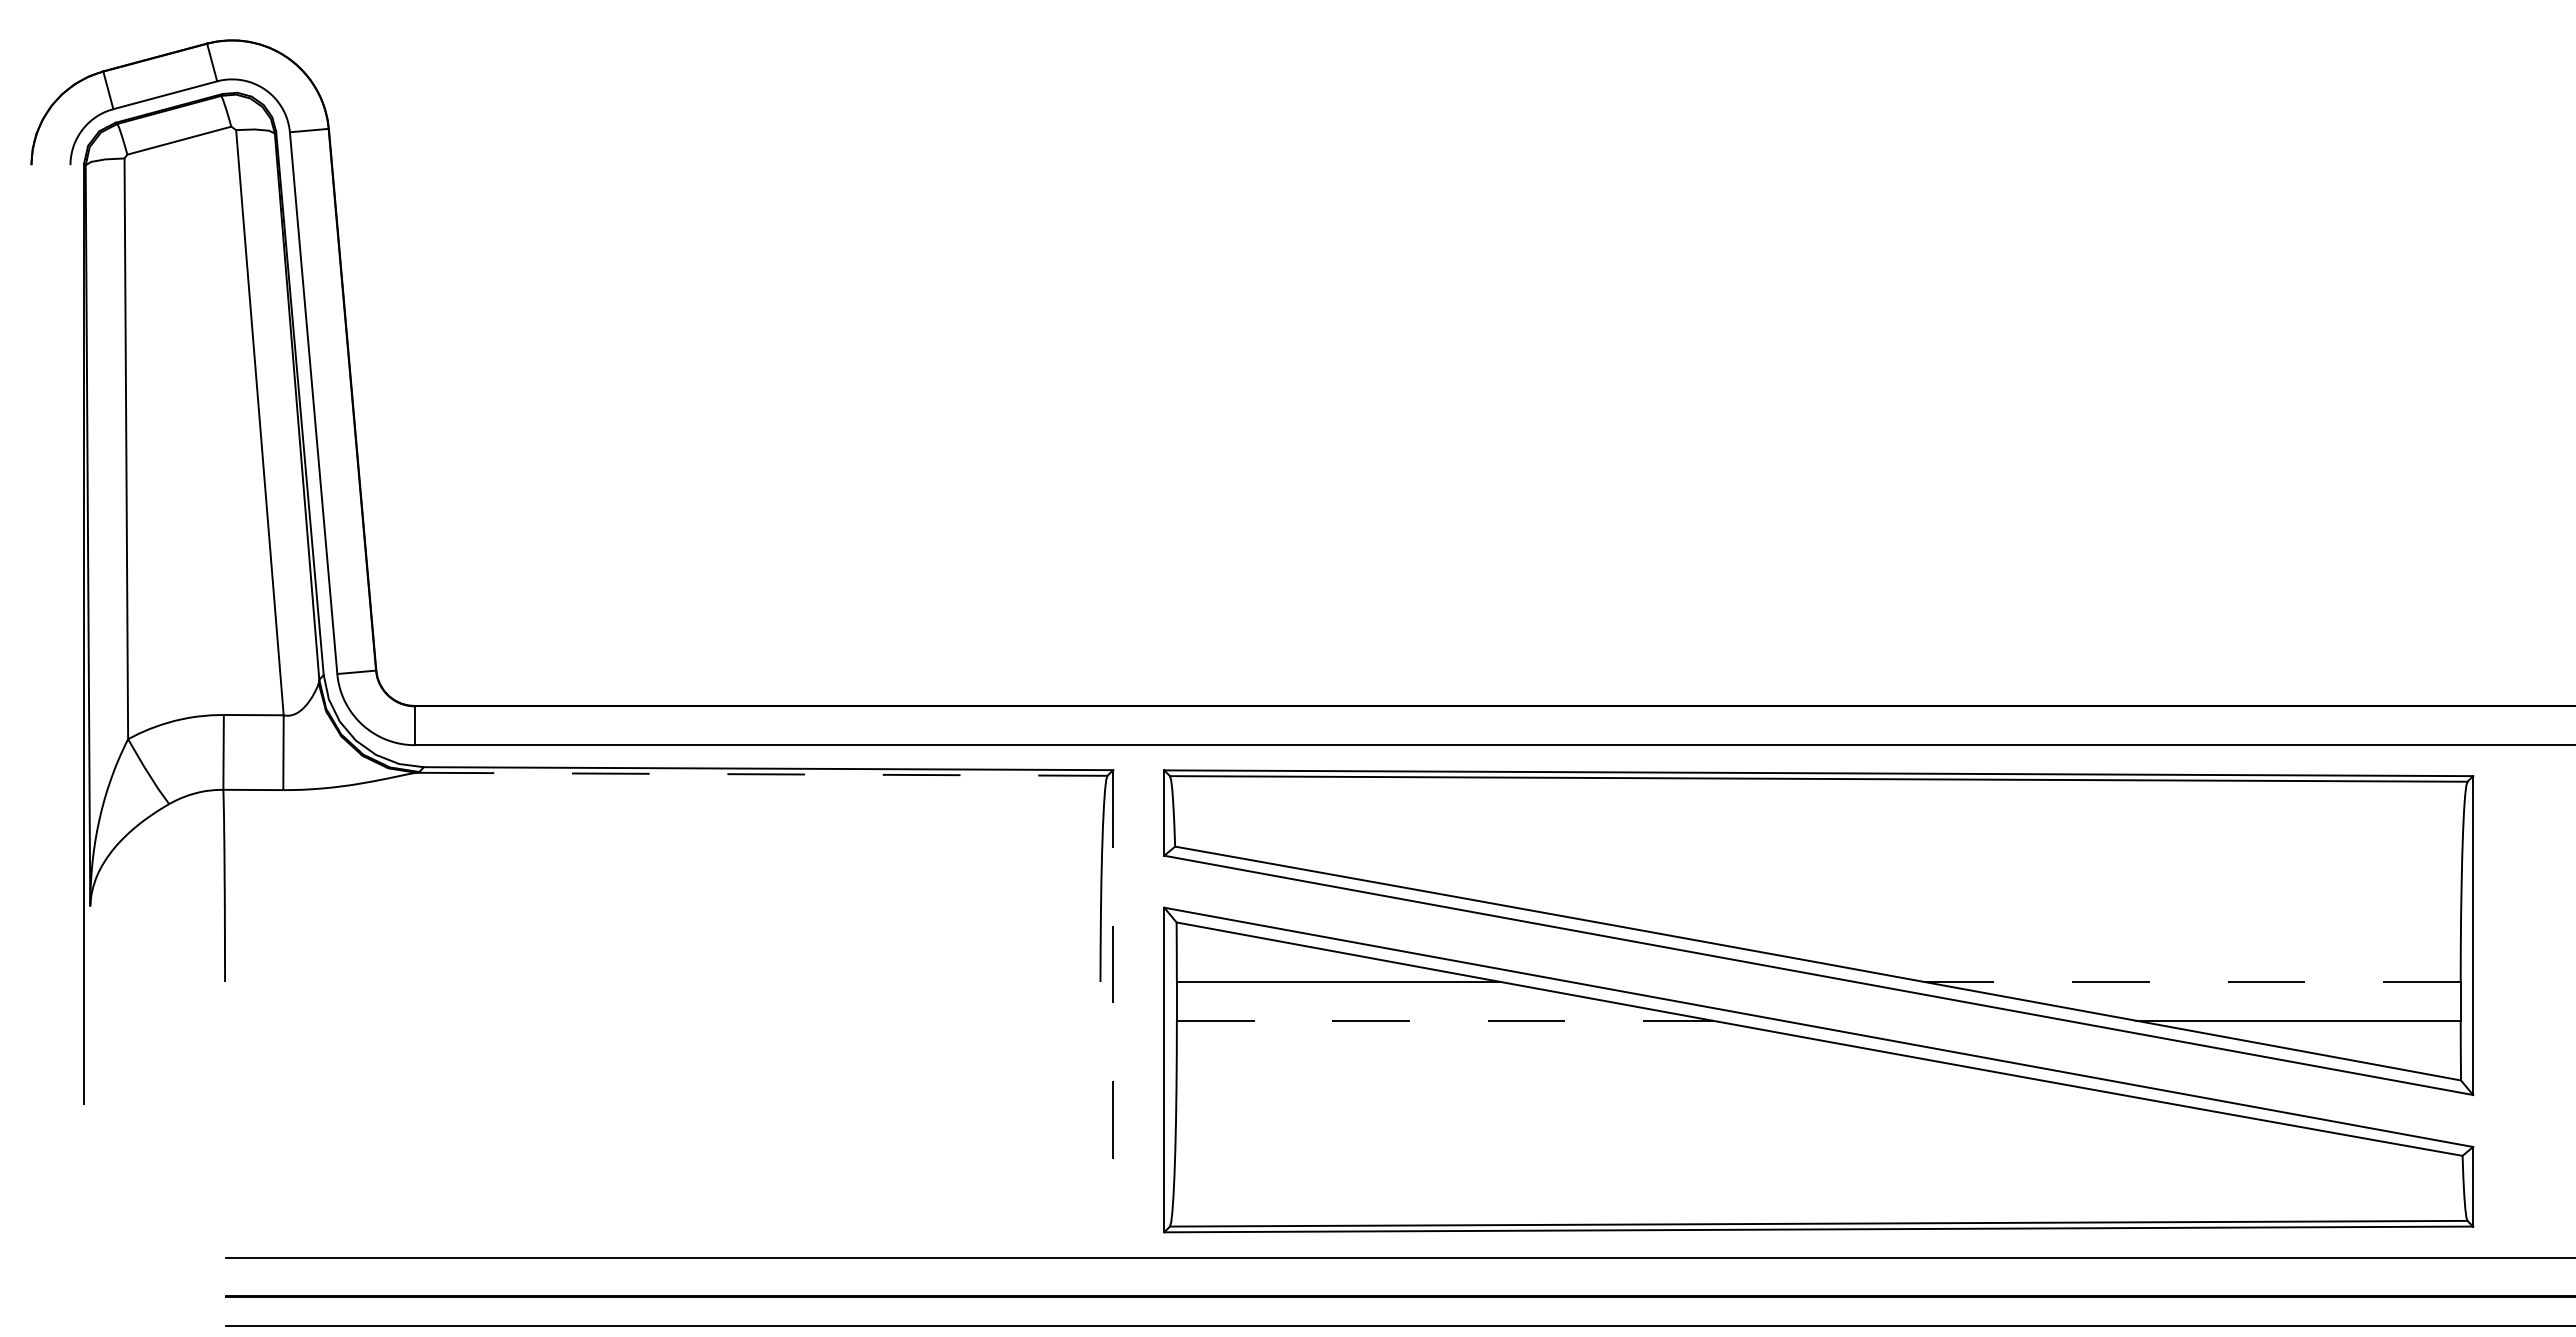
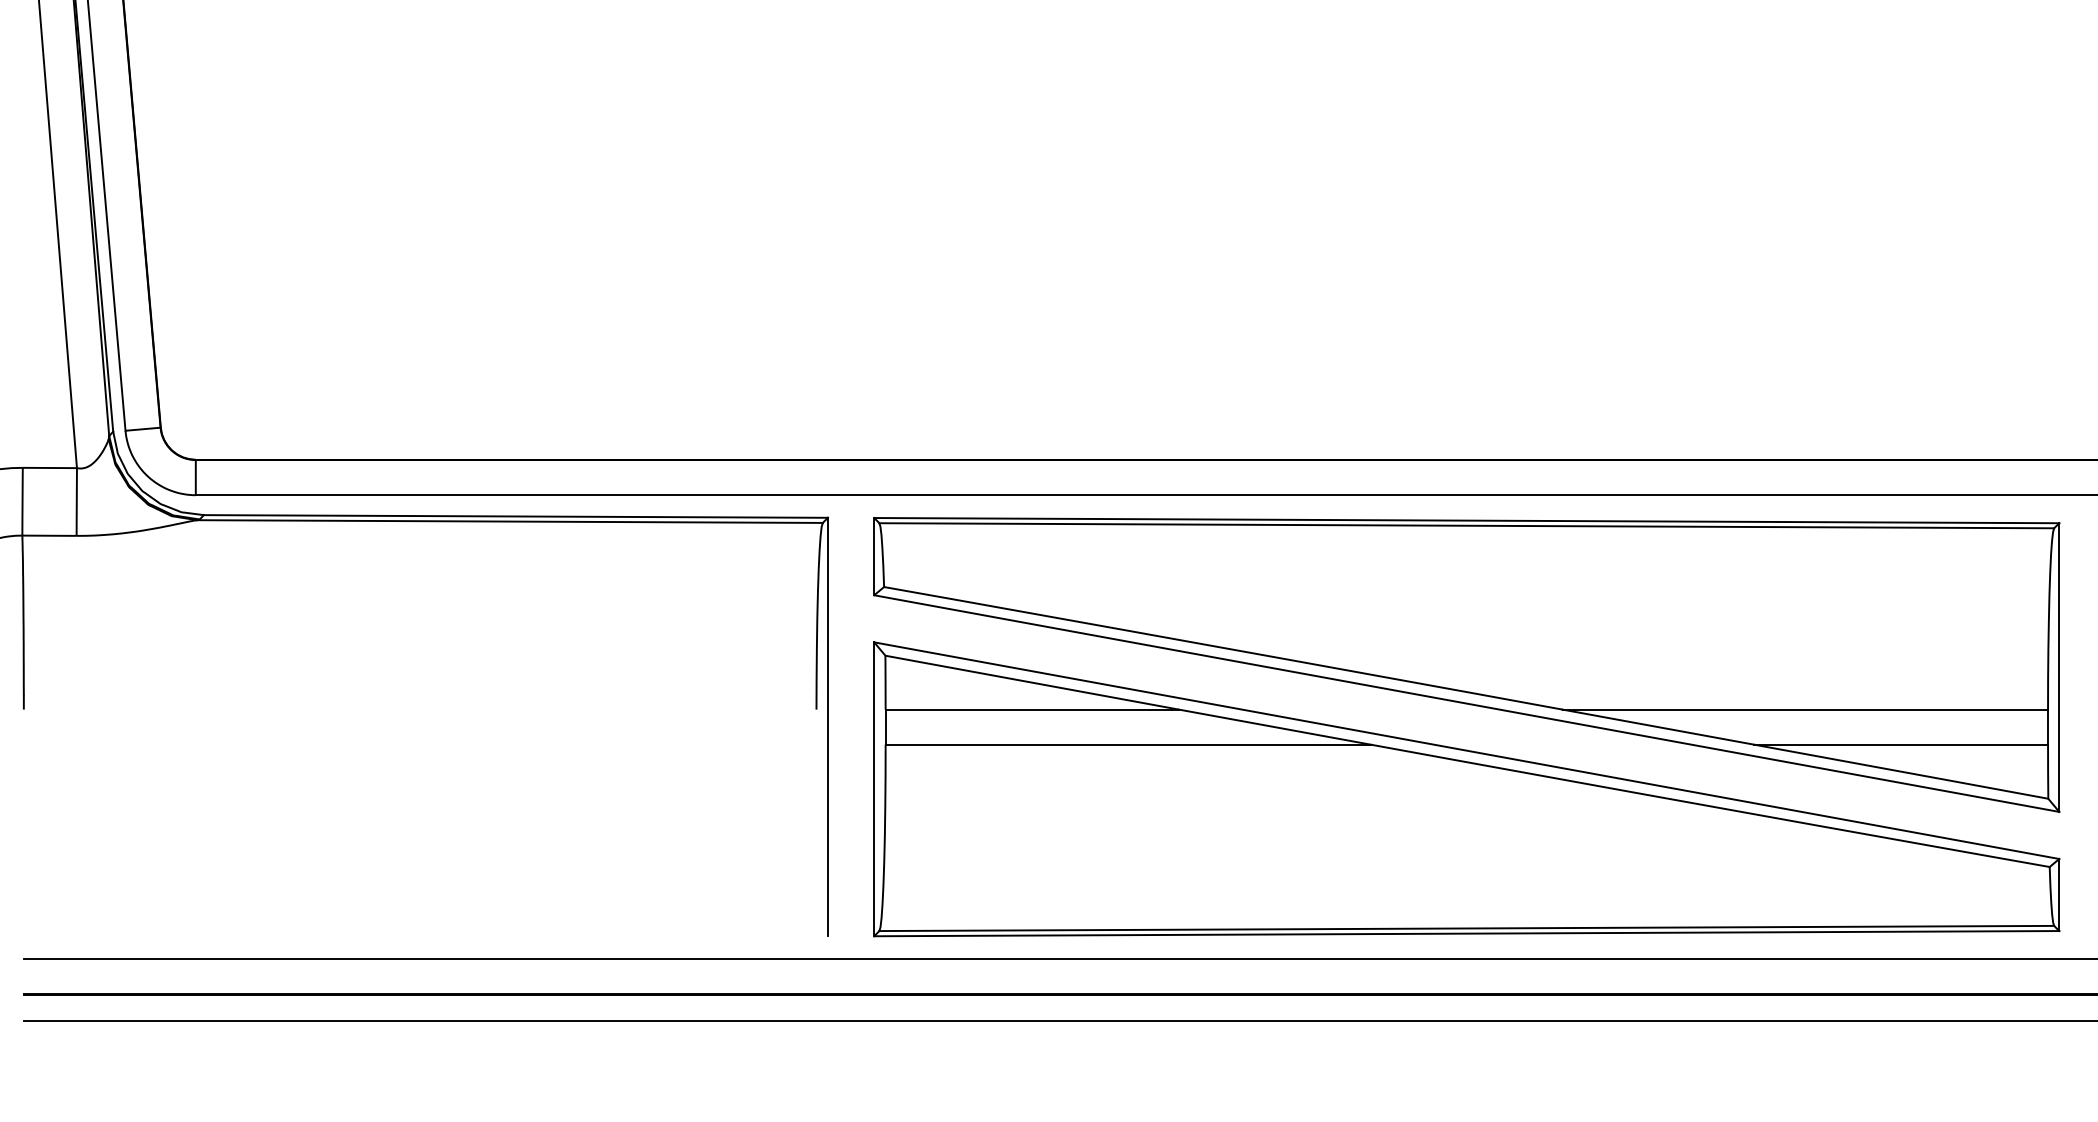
line: (762, 774) -> (510, 521), dashed -> solid
line: (2192, 982) -> (1805, 710), dashed -> solid
line: (1113, 1001) -> (828, 727), dashed -> solid
line: (1444, 1020) -> (1127, 744), dashed -> solid

